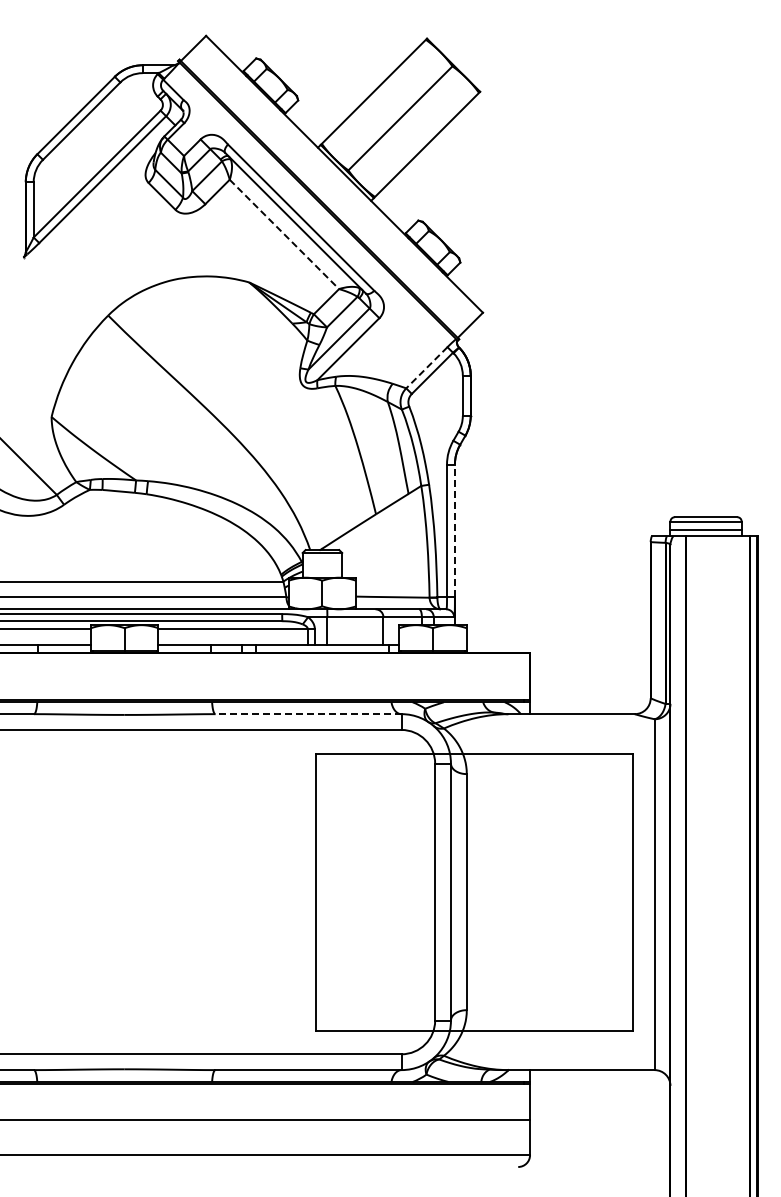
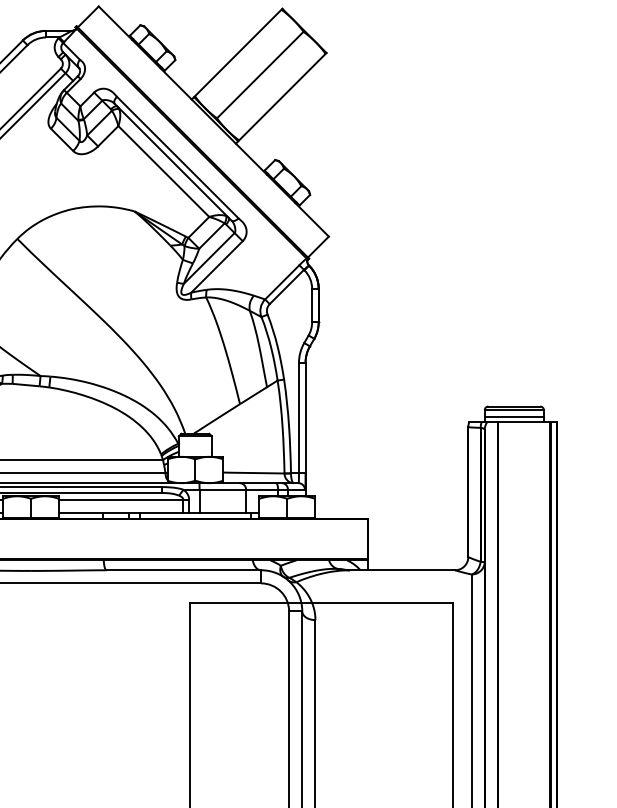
line: (284, 234) -> (163, 171), dashed -> solid
line: (426, 368) -> (281, 282), dashed -> solid
line: (454, 530) -> (305, 417), dashed -> solid
line: (307, 714) -> (183, 570), dashed -> solid

